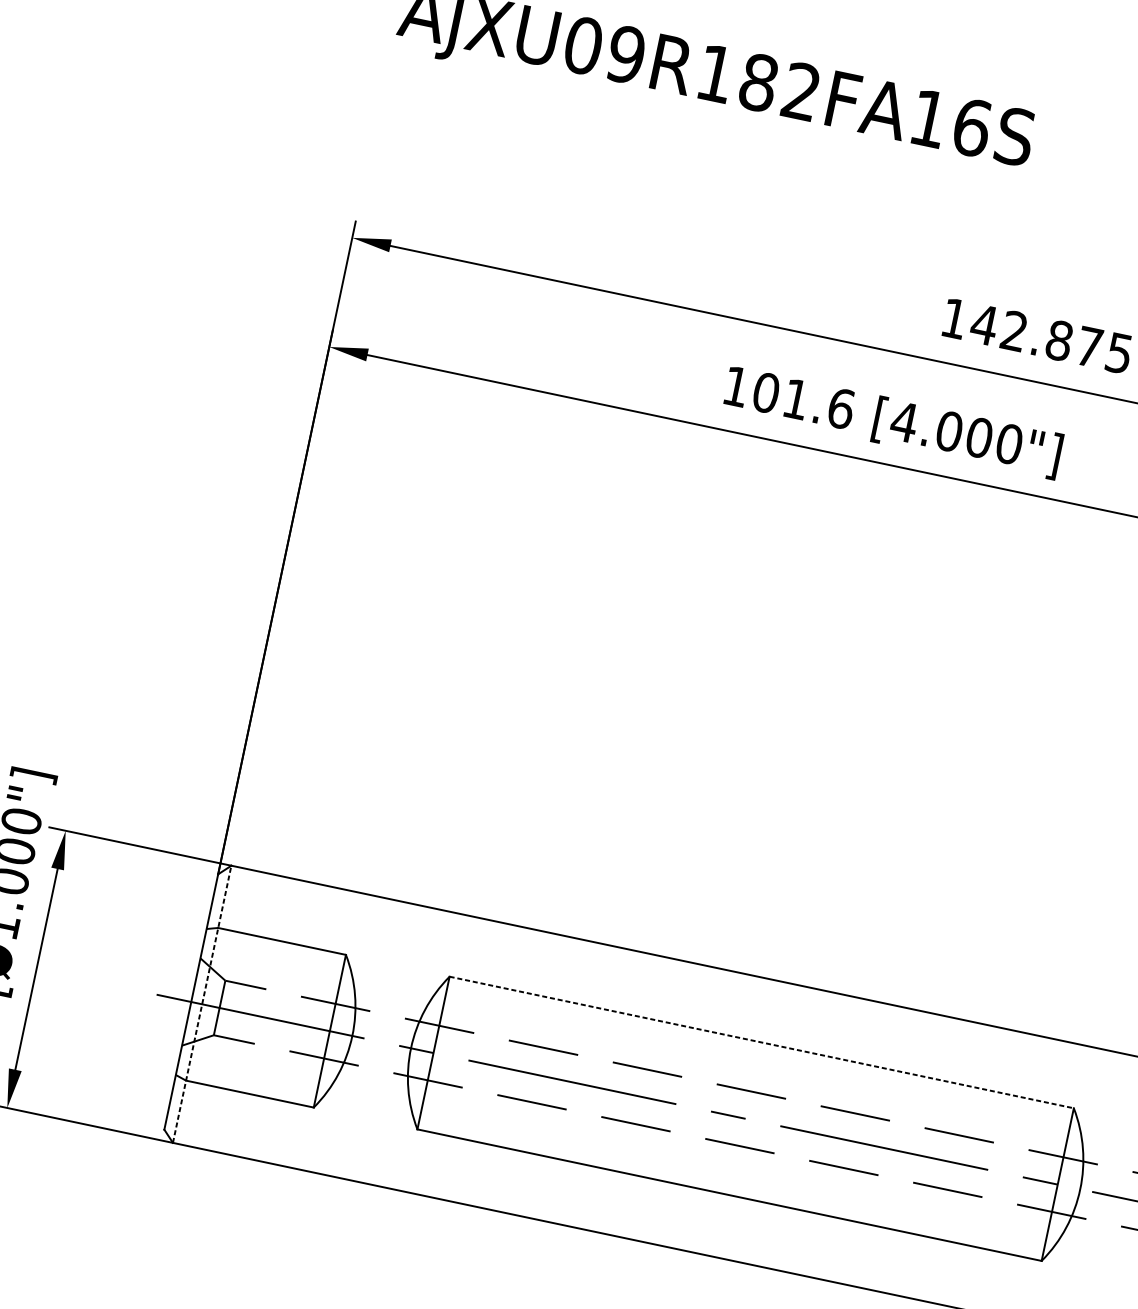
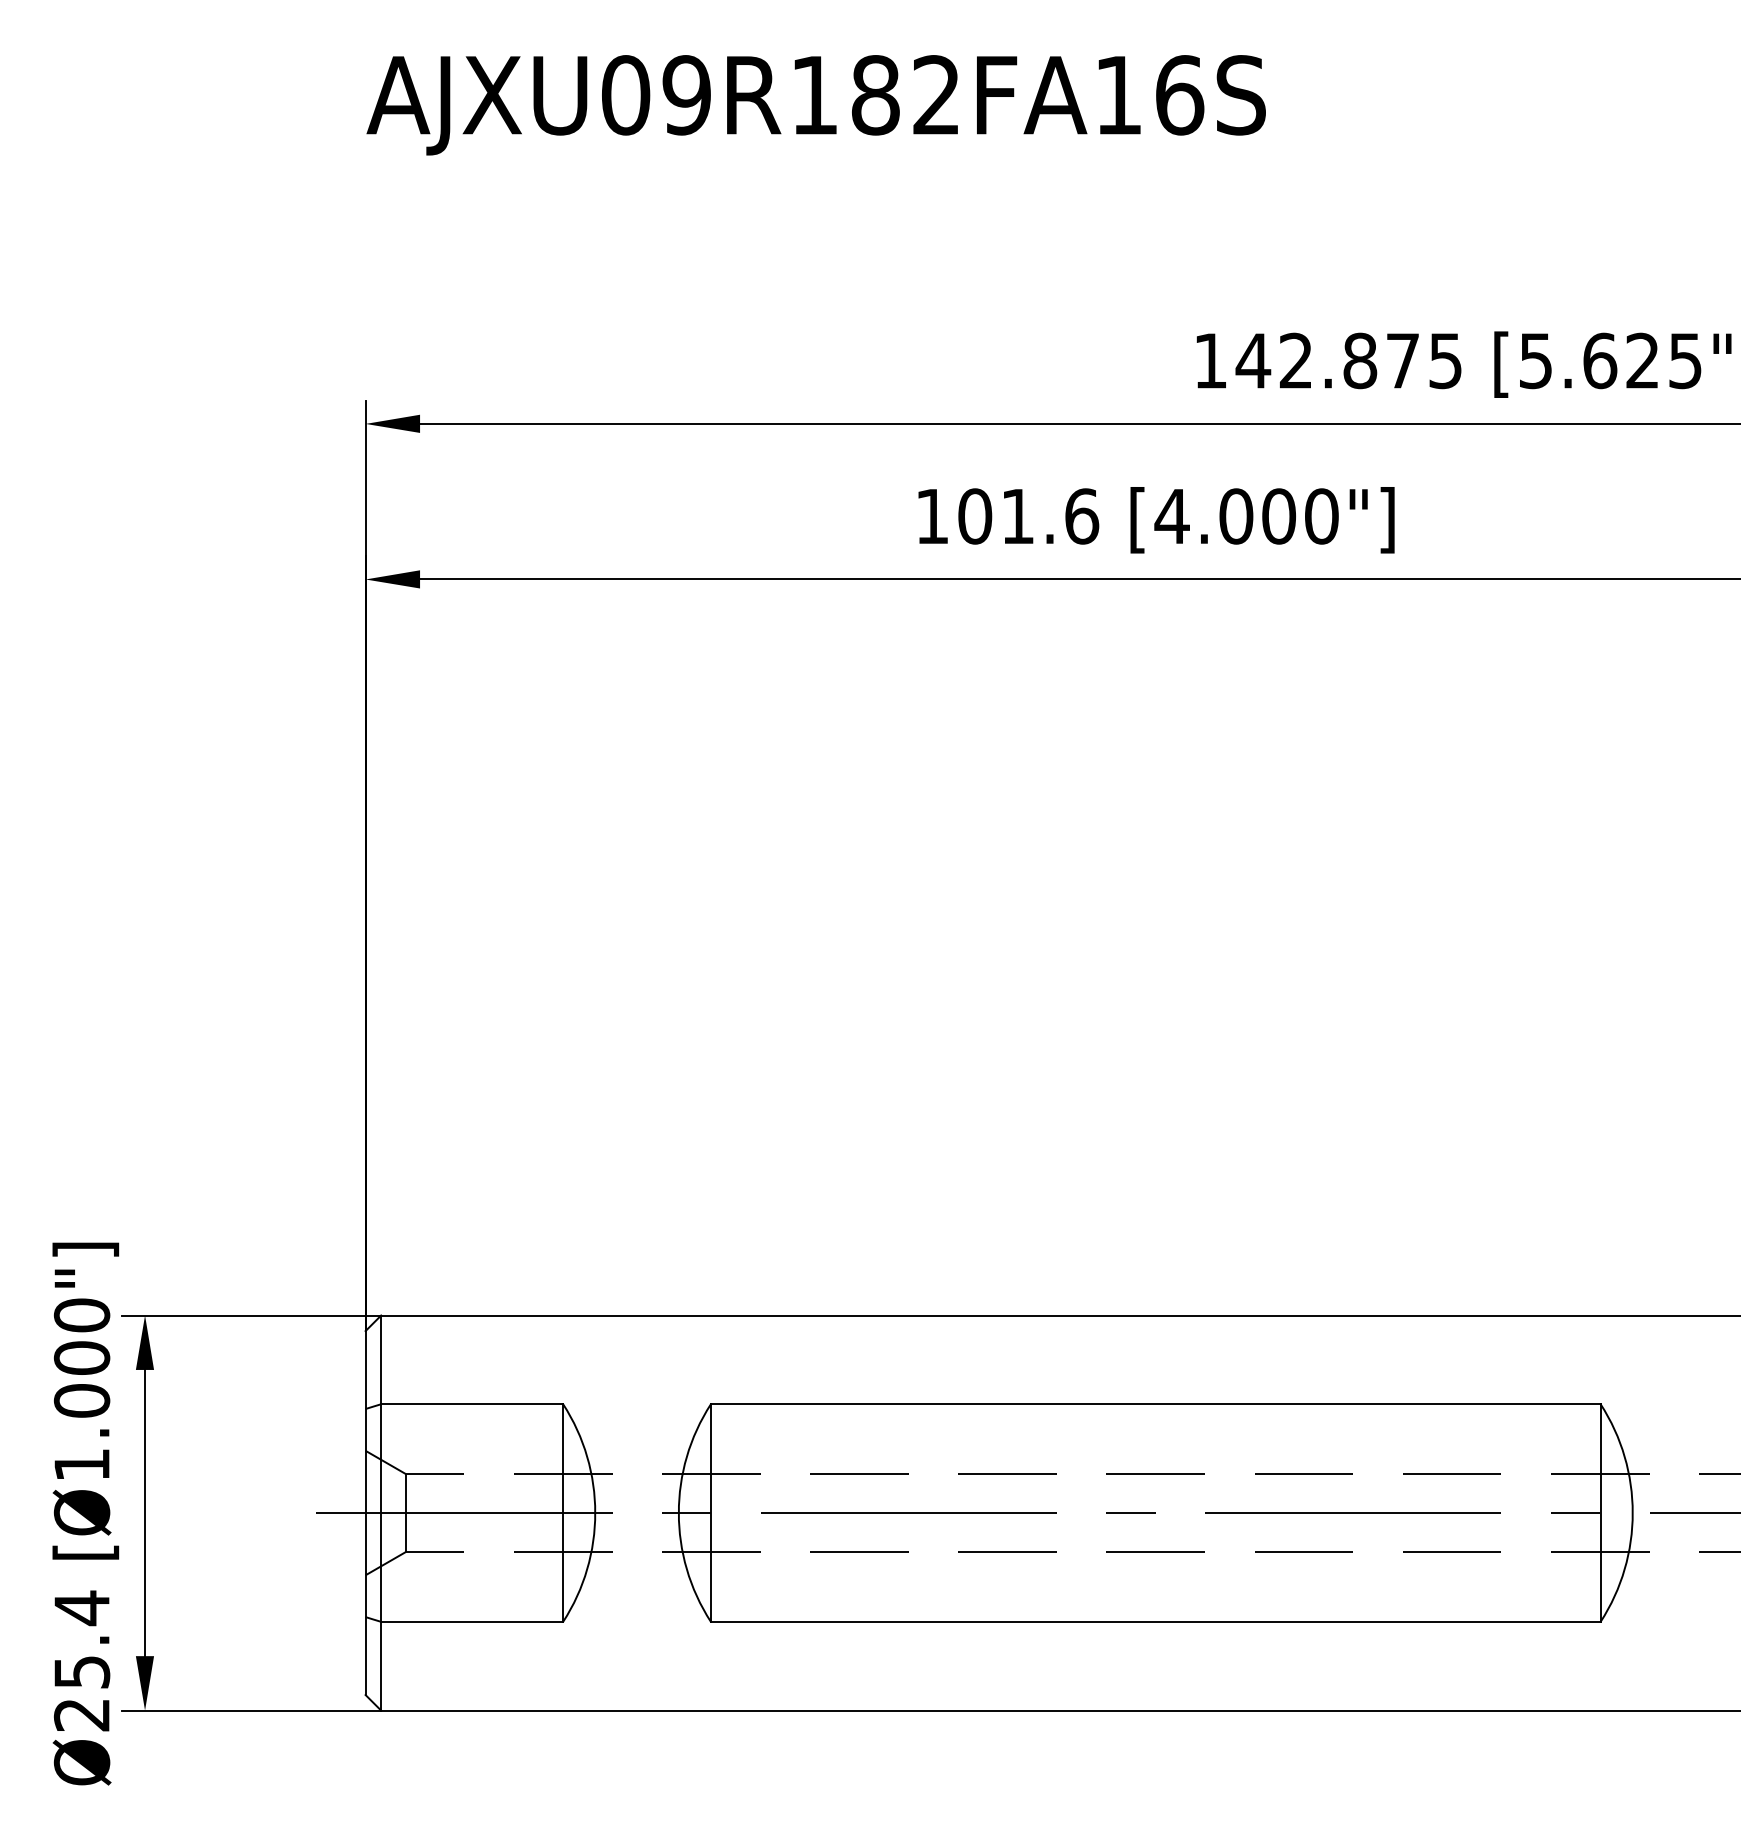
line: (202, 1004) -> (381, 1513), dashed -> solid
line: (761, 1042) -> (1155, 1404), dashed -> solid

